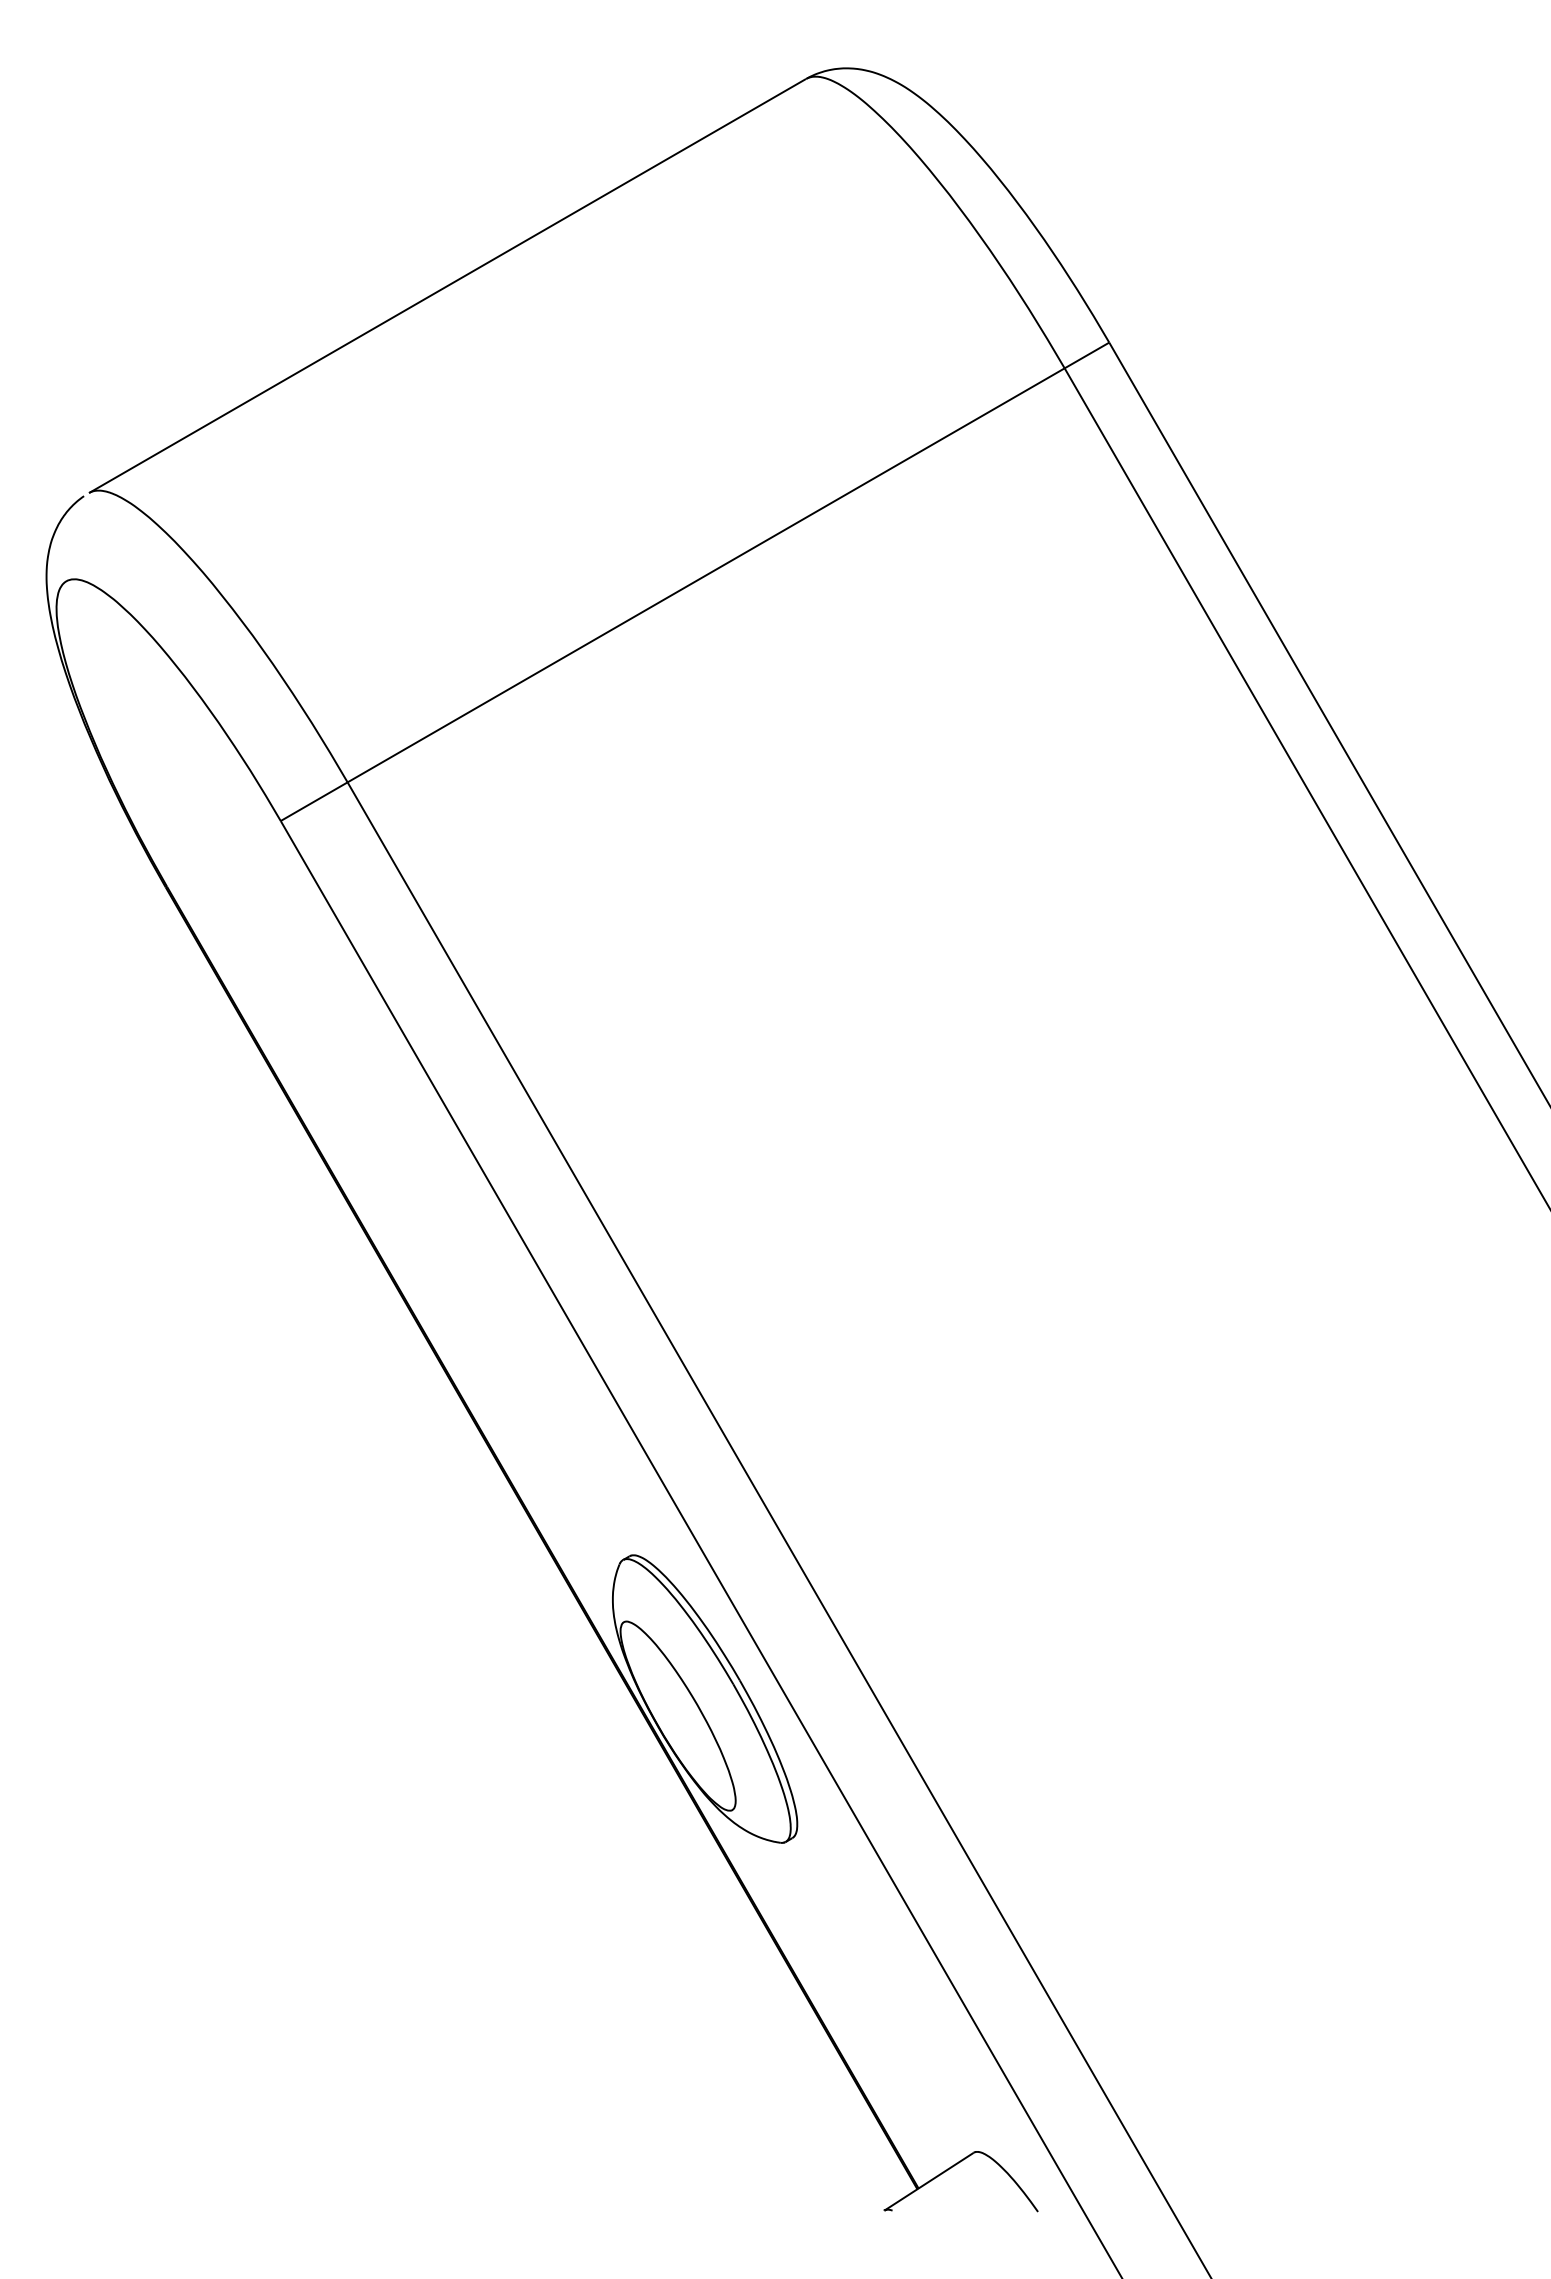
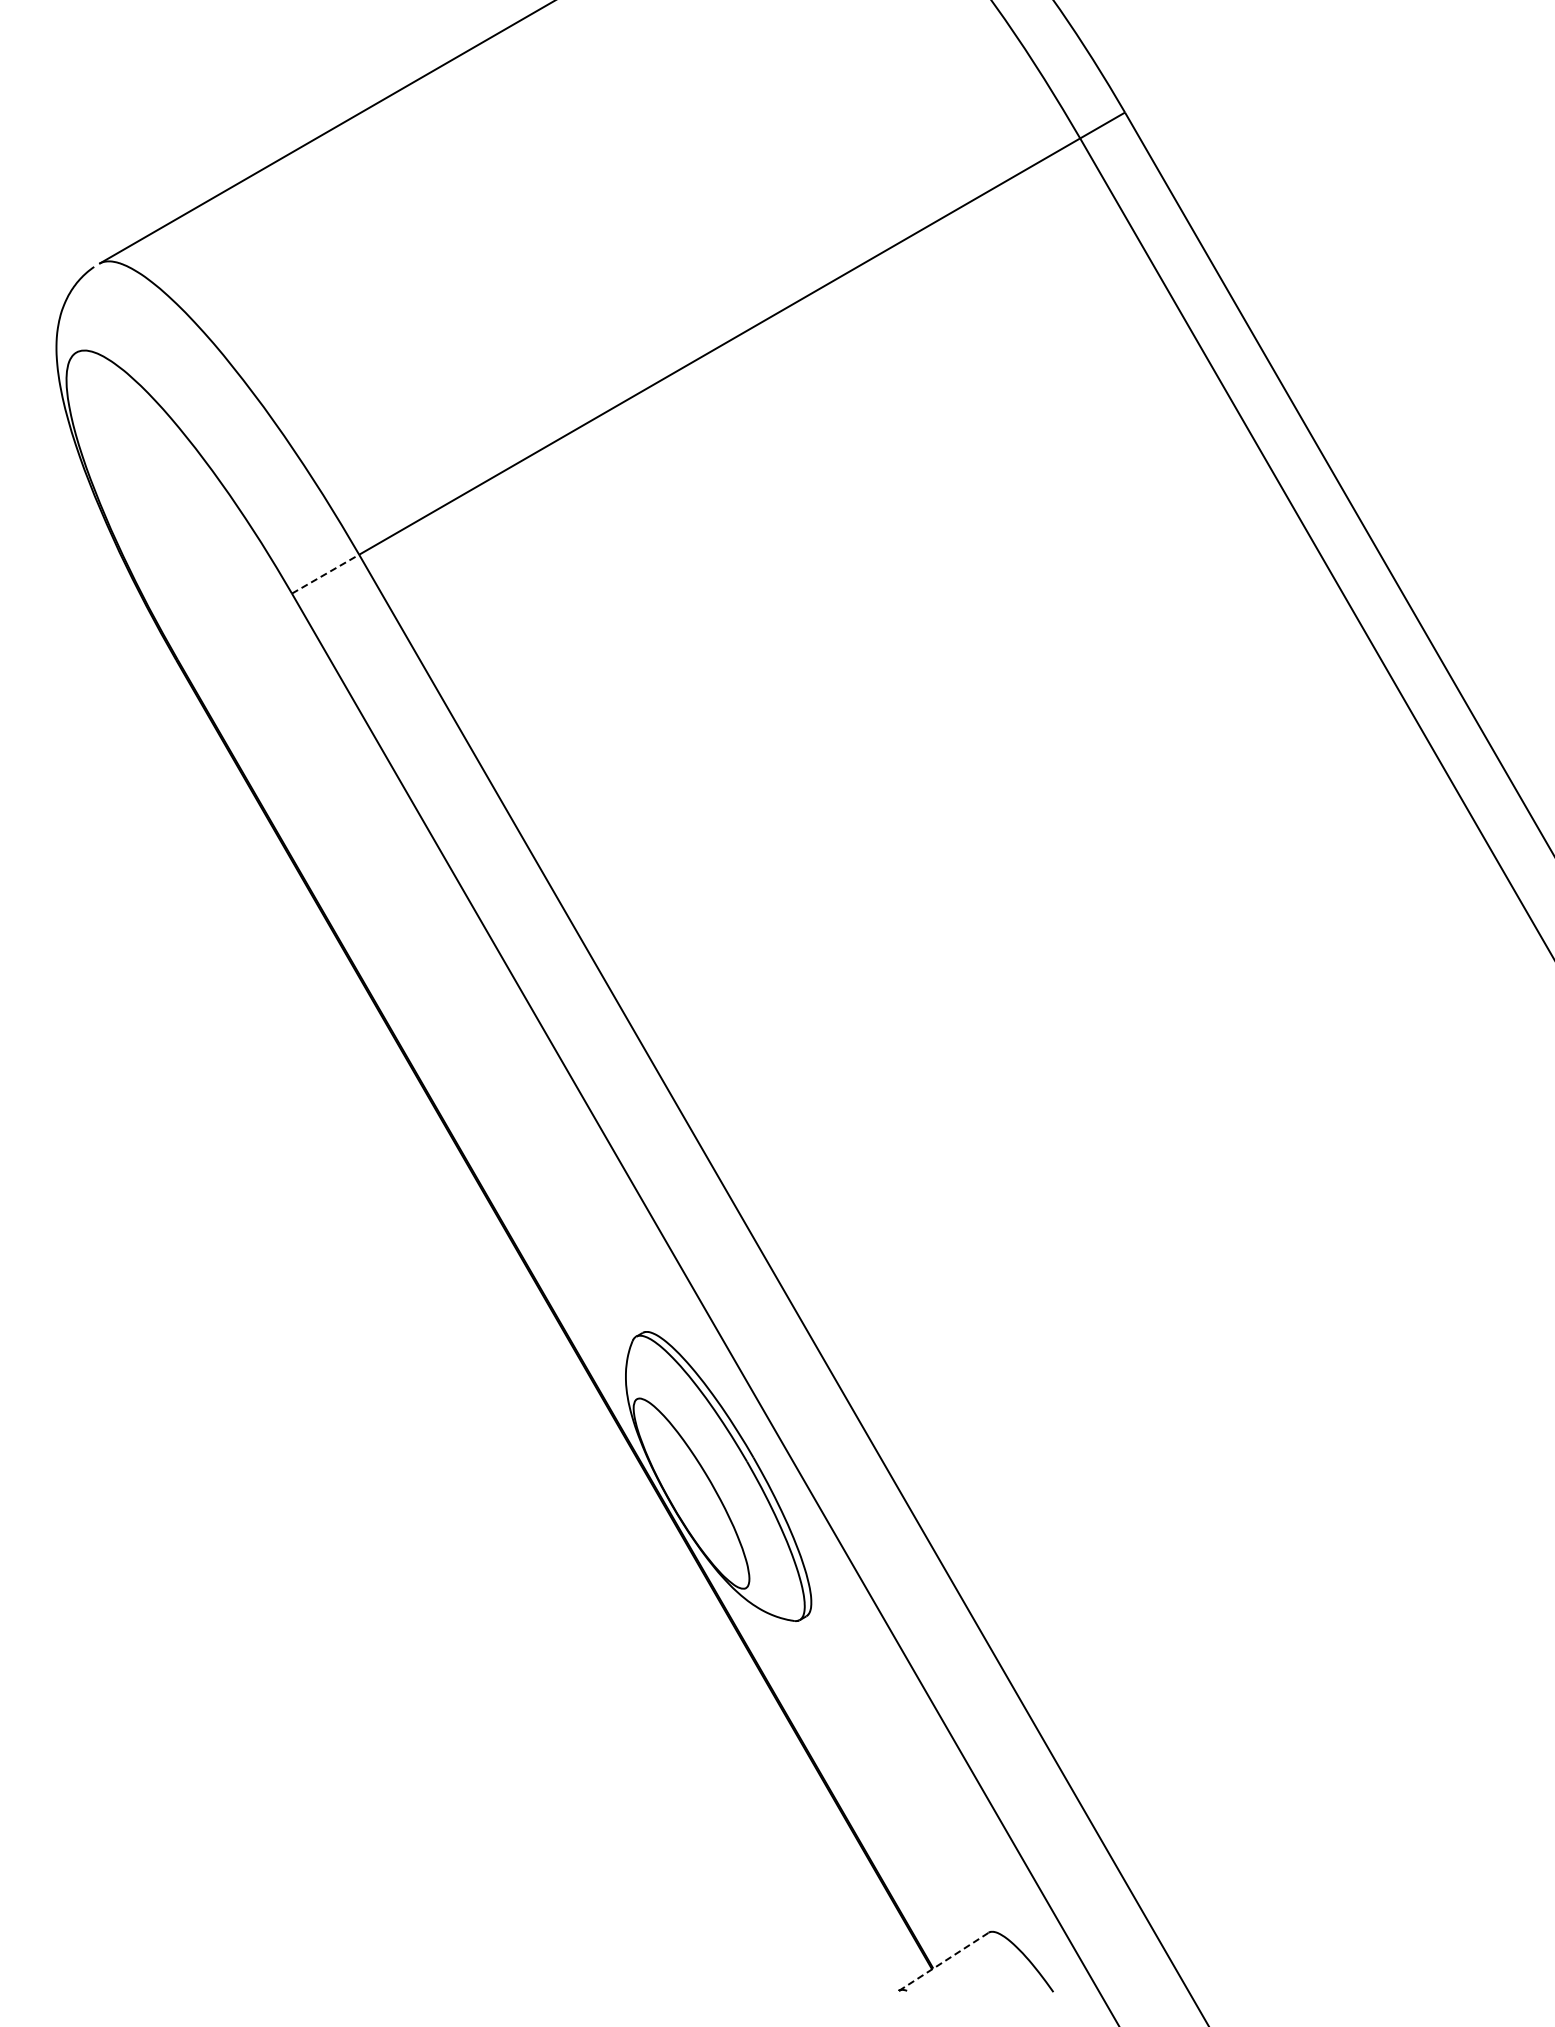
line: (314, 801) -> (325, 573), solid -> dashed
line: (929, 2181) -> (944, 1961), solid -> dashed

